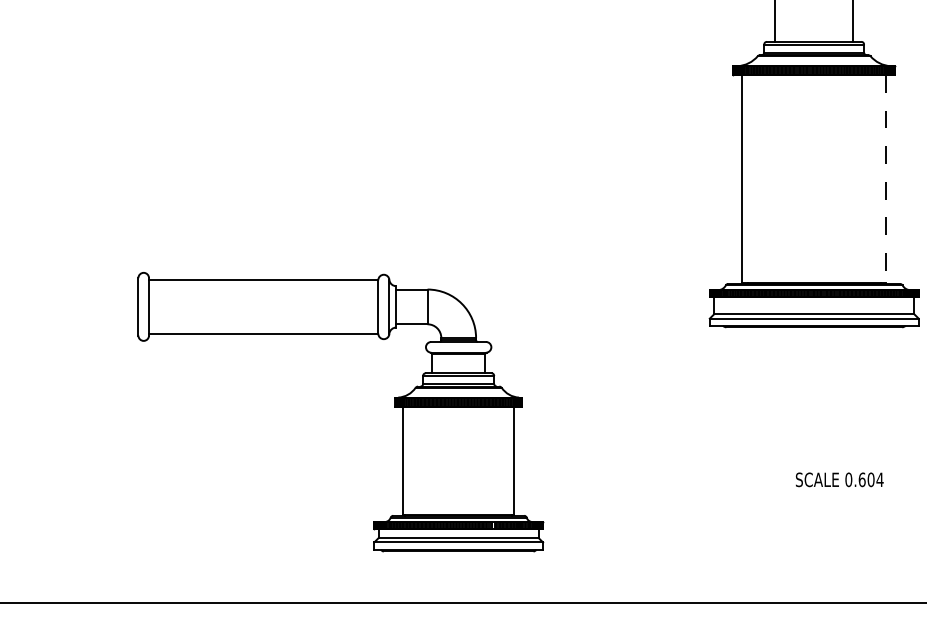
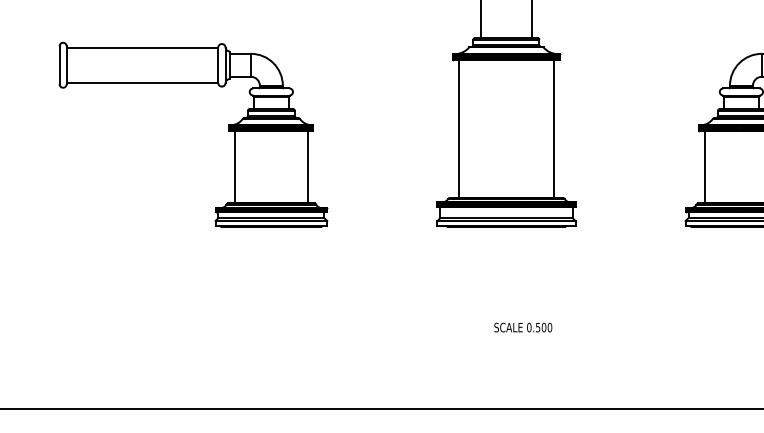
line: (886, 178) -> (554, 128), dashed -> solid
part: (393, 407) -> (228, 131), moved
text: (871, 479) -> (544, 327), 0.604 -> 0.500

